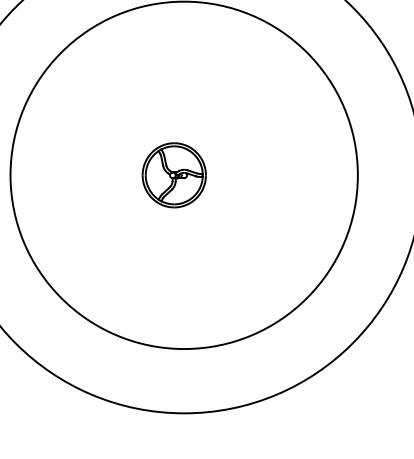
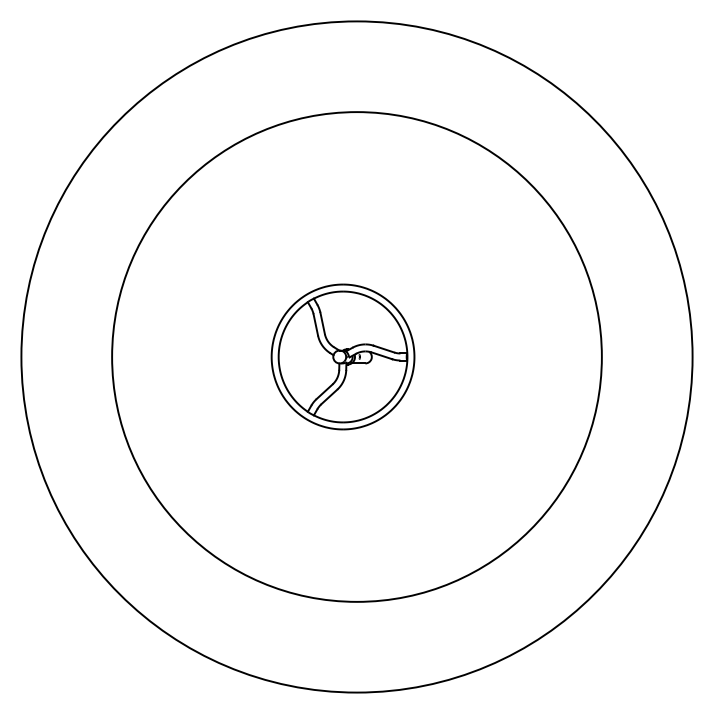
part: (173, 175) -> (342, 356), size x1.6

